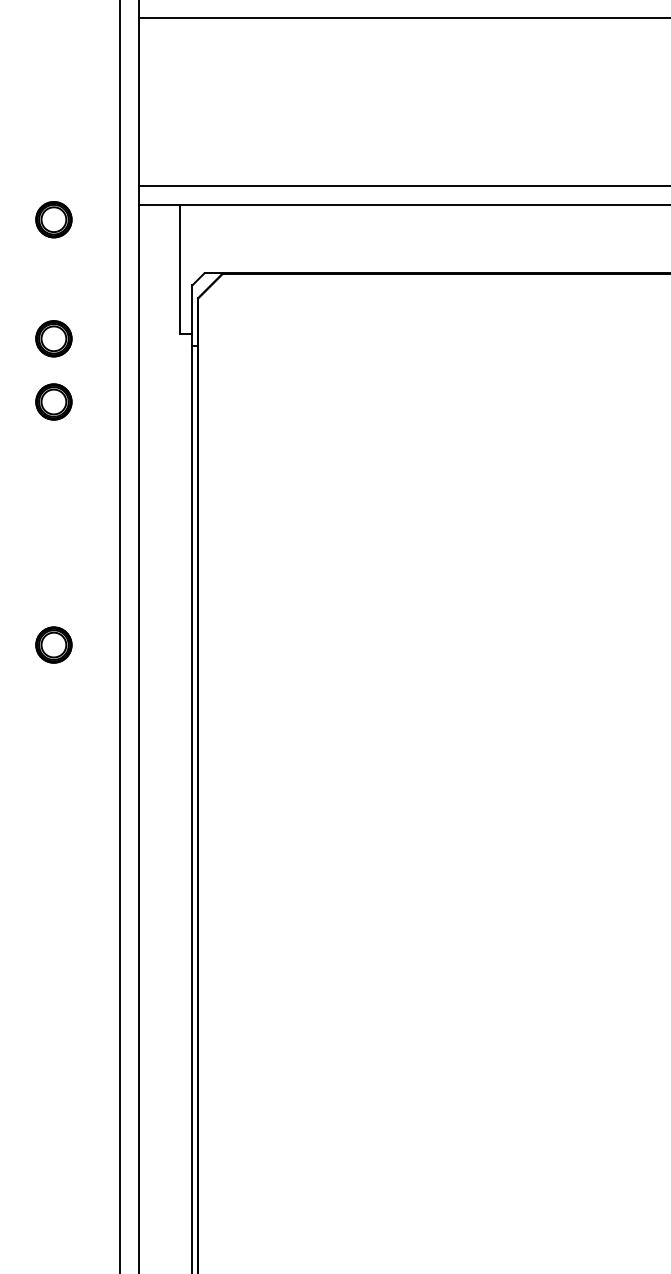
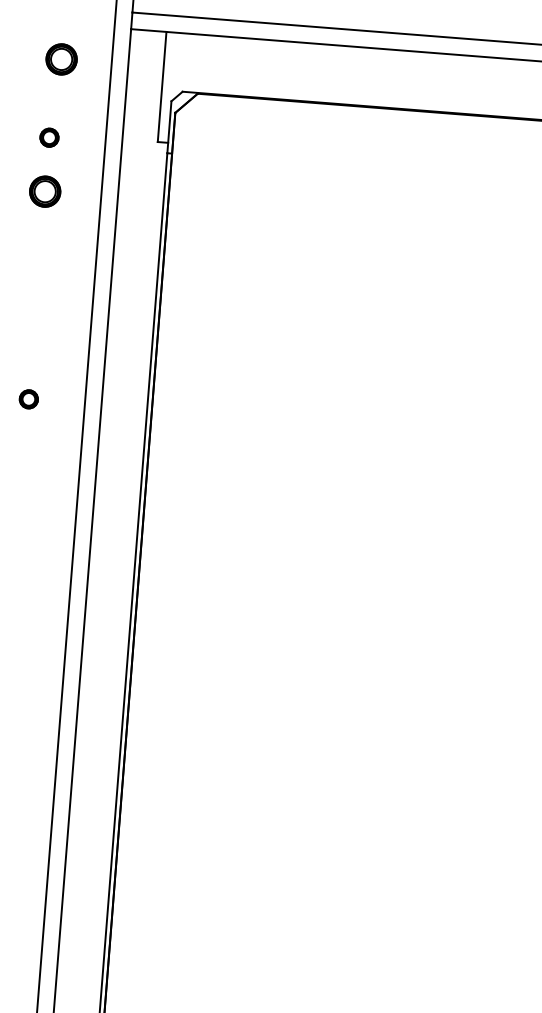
part: (53, 219) -> (61, 59), moved
part: (53, 338) -> (49, 137), size x0.6
part: (53, 644) -> (28, 398), size x0.6

